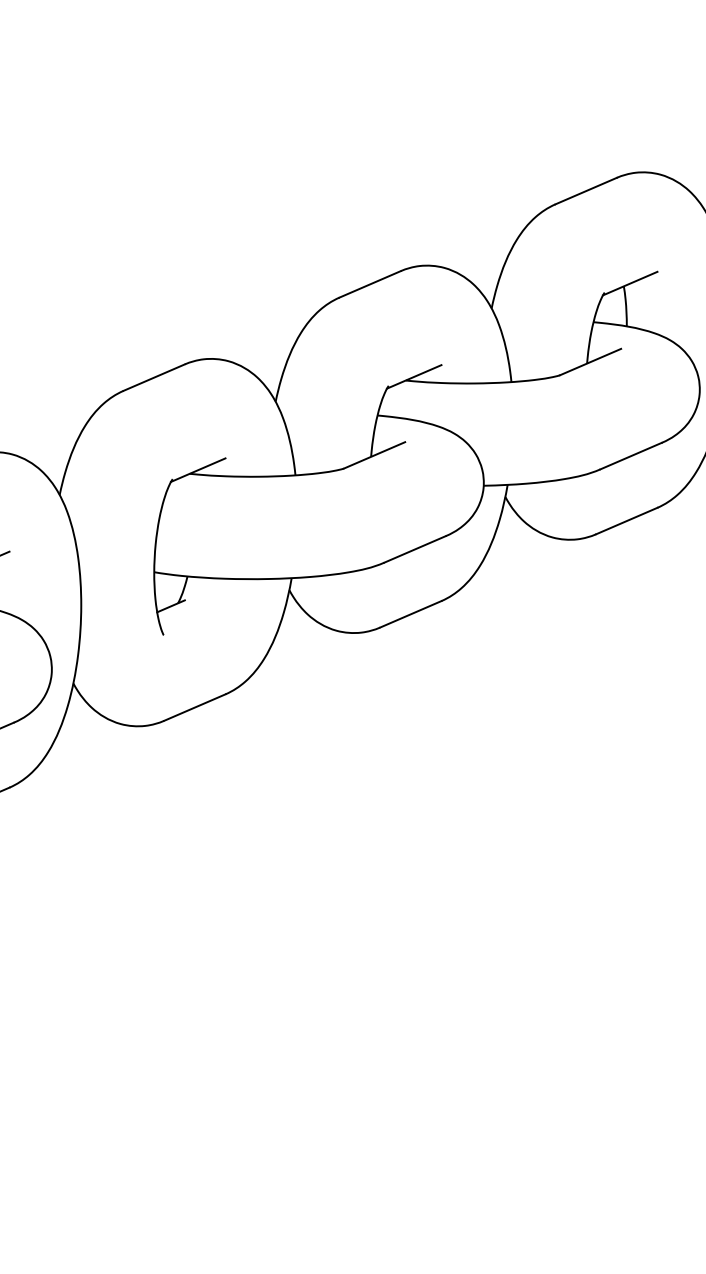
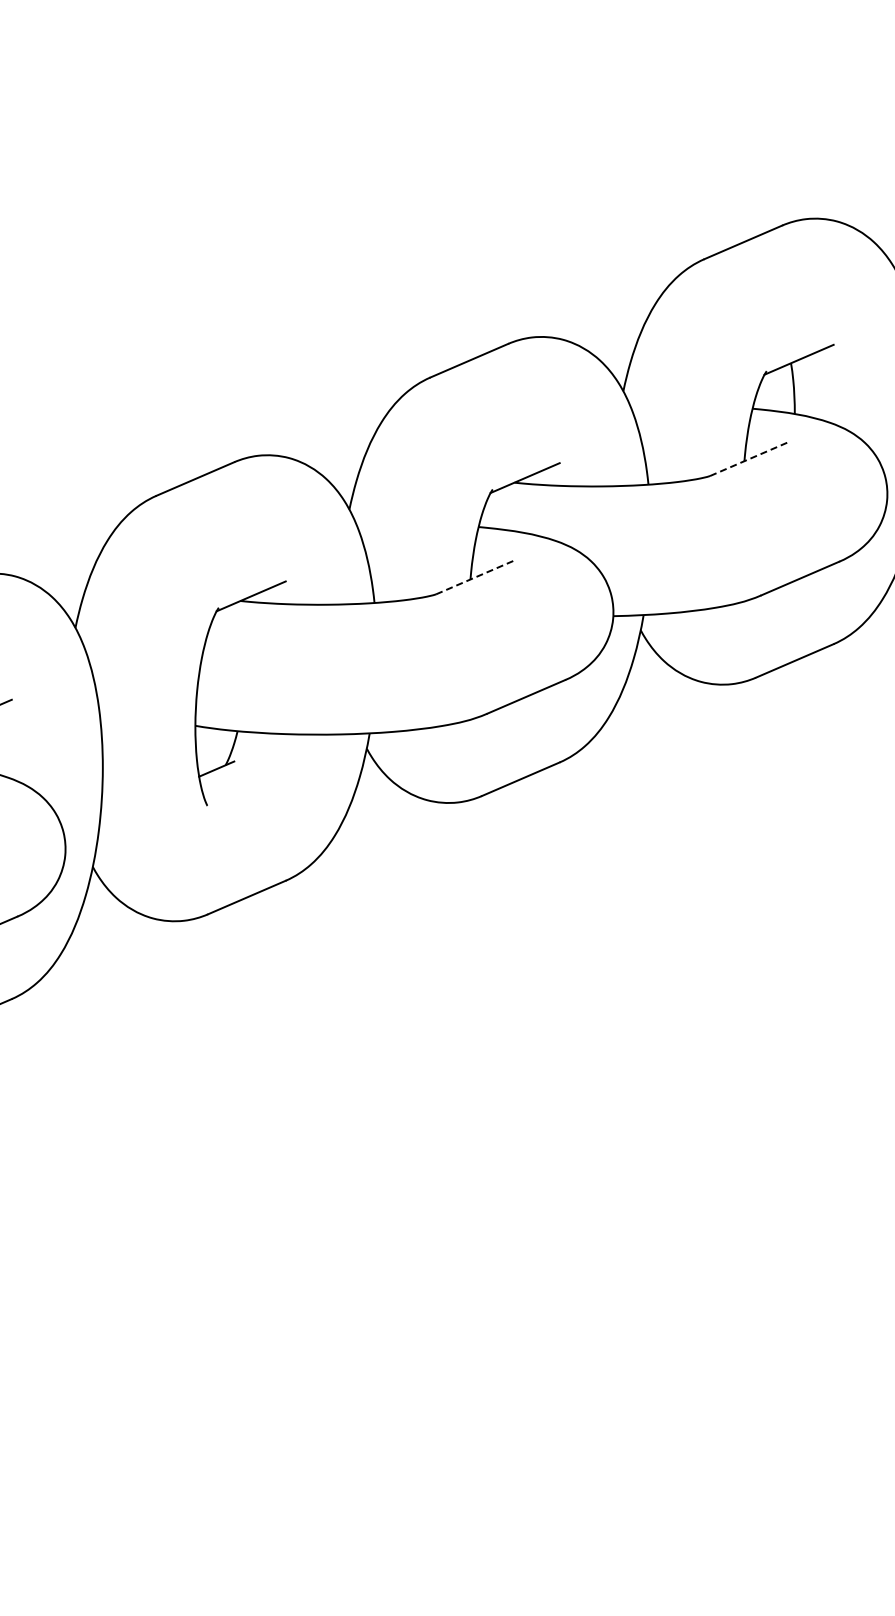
line: (591, 362) -> (749, 459), solid -> dashed
line: (375, 455) -> (475, 577), solid -> dashed

